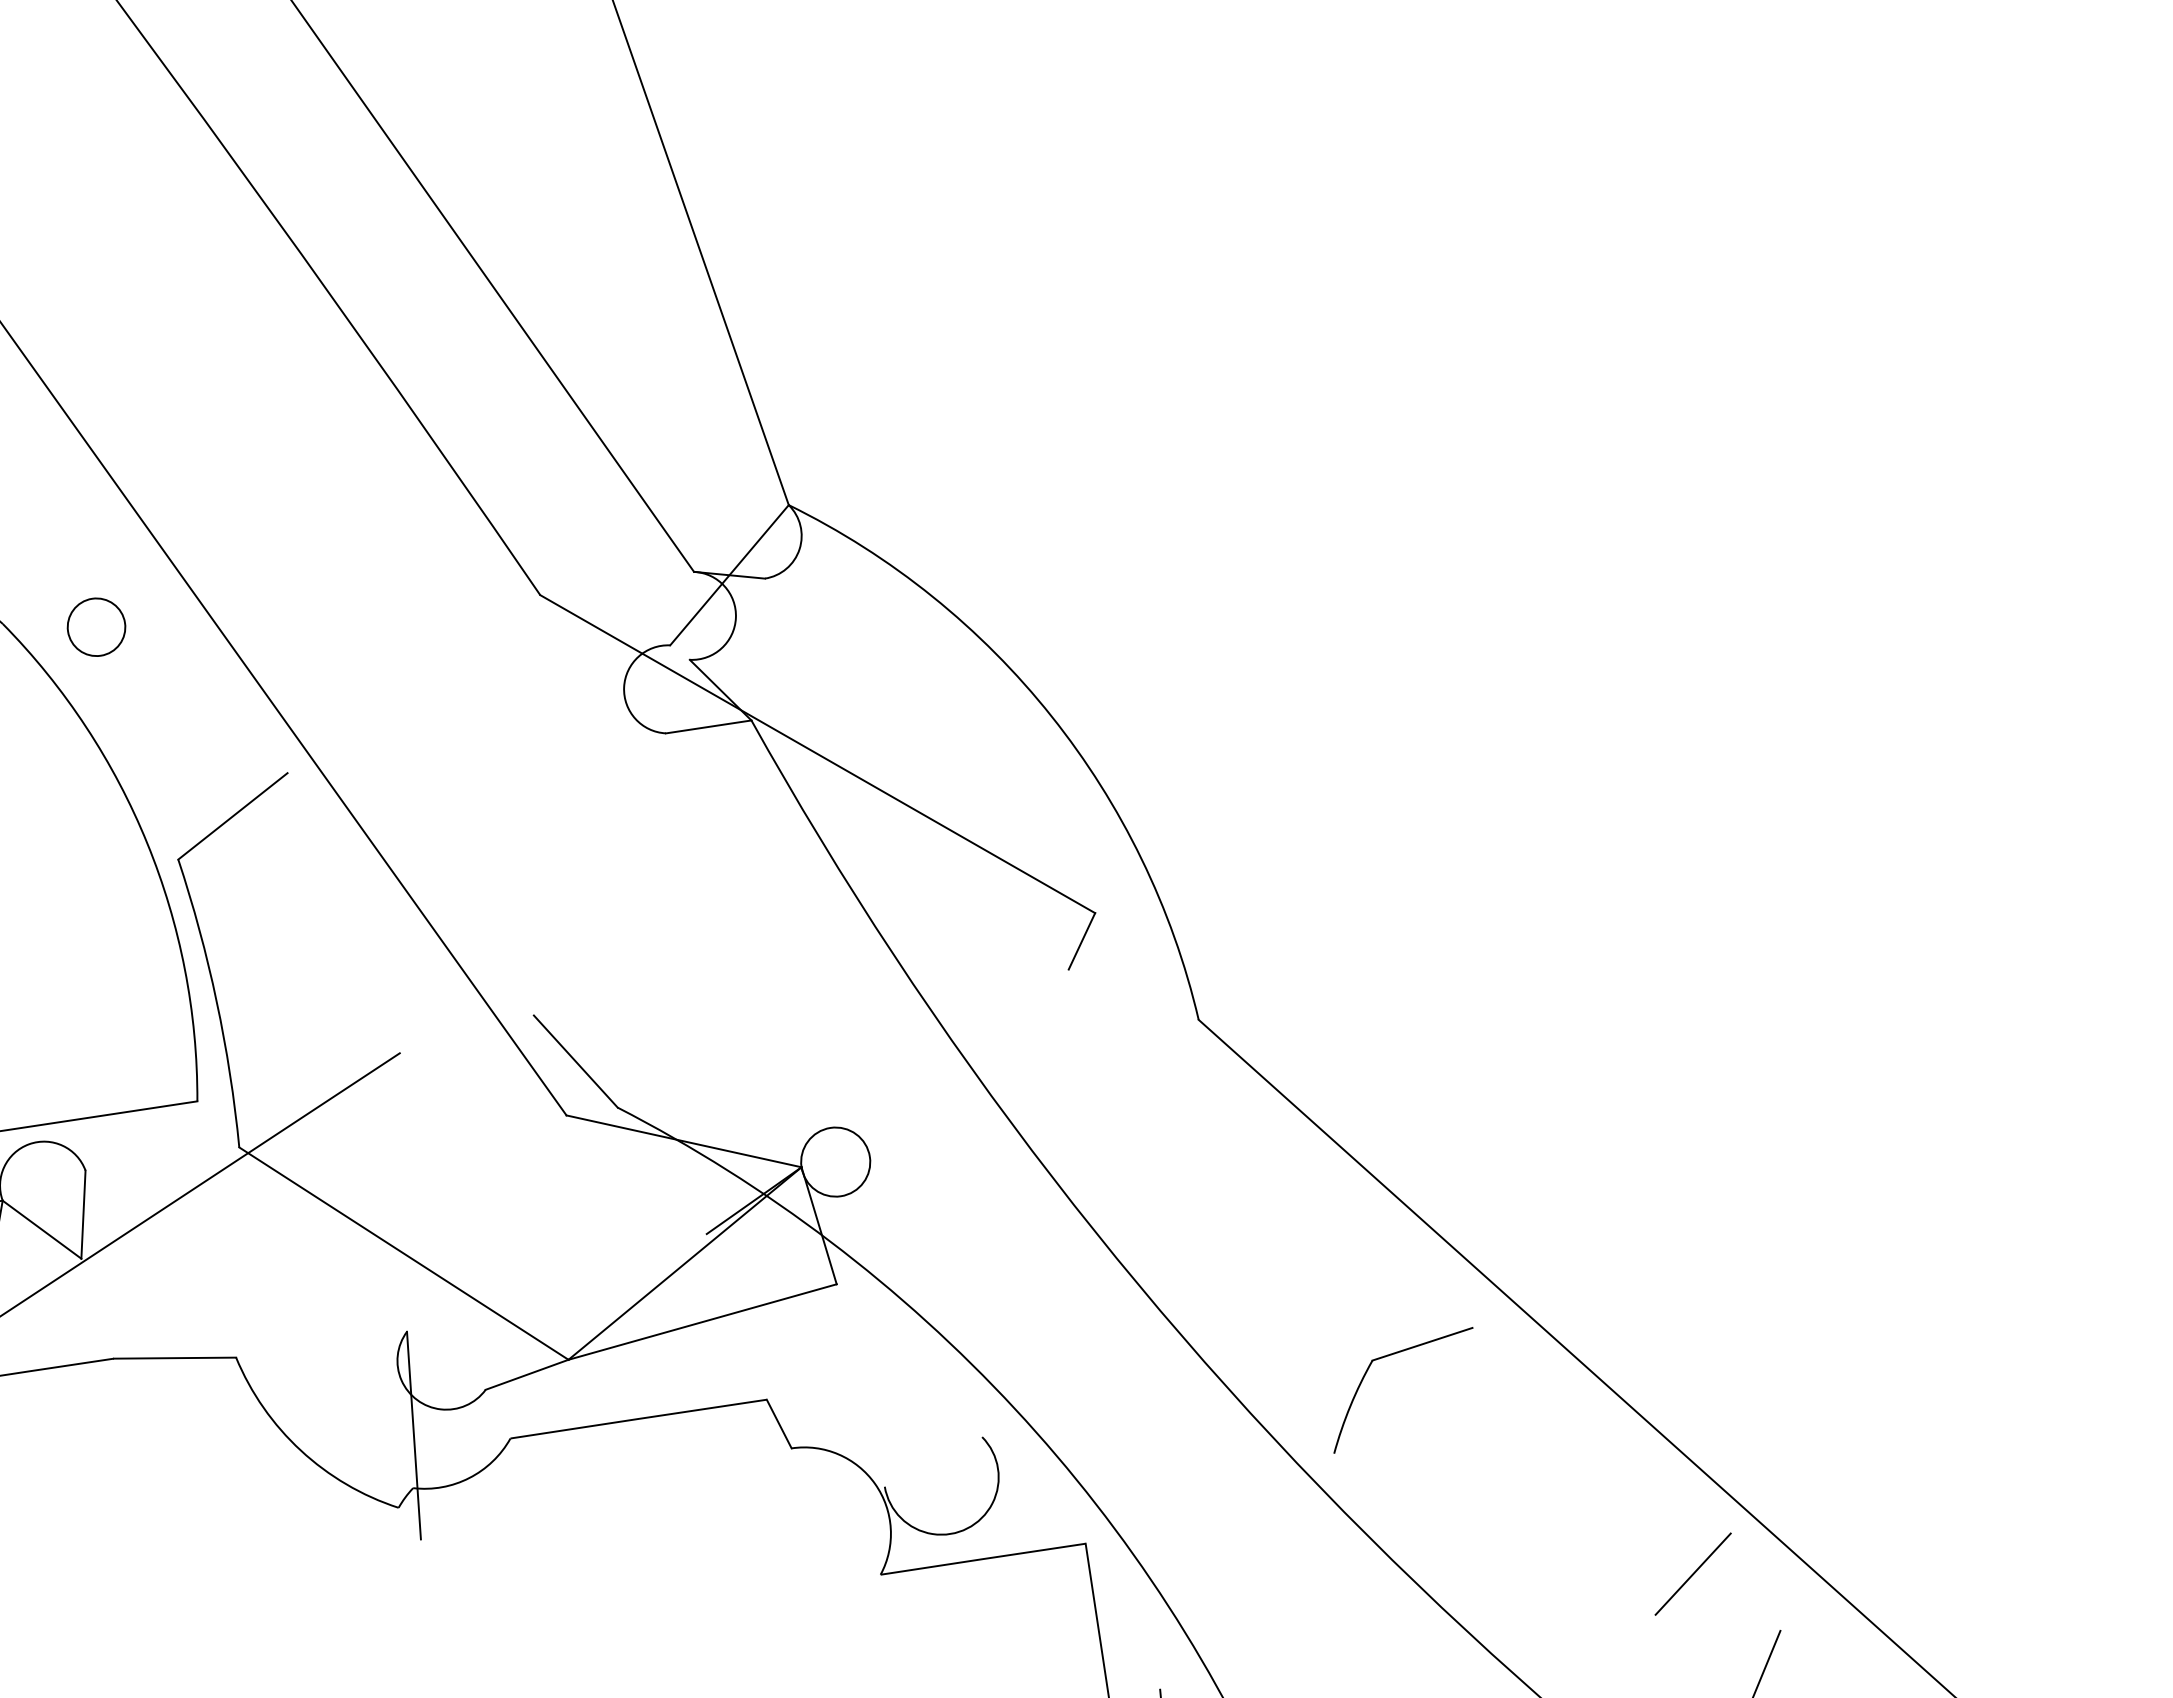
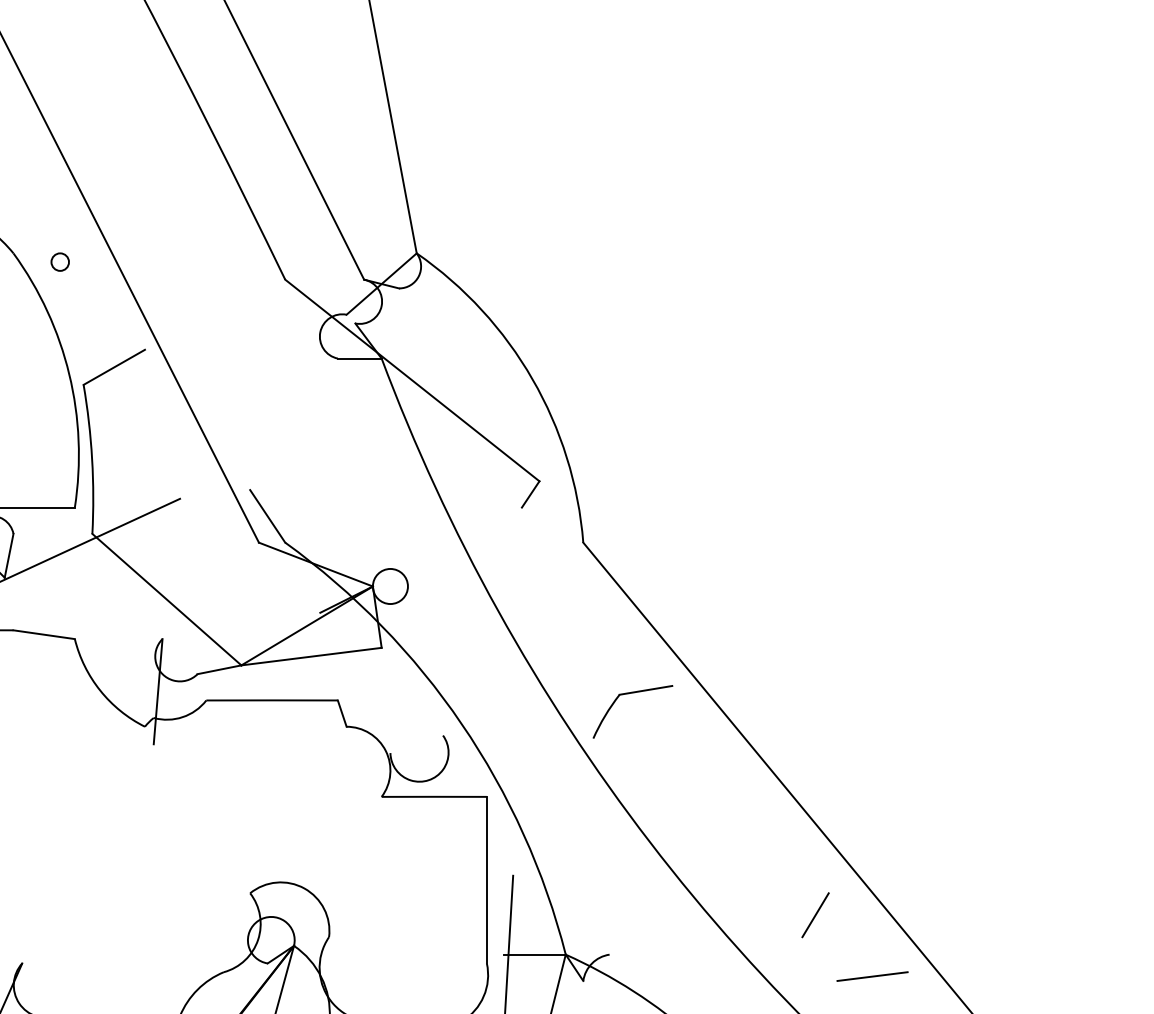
circle: (94, 626) -> (59, 261), size x0.6
part: (1389, 1357) -> (628, 694), moved
line: (1693, 1572) -> (789, 857), removed

